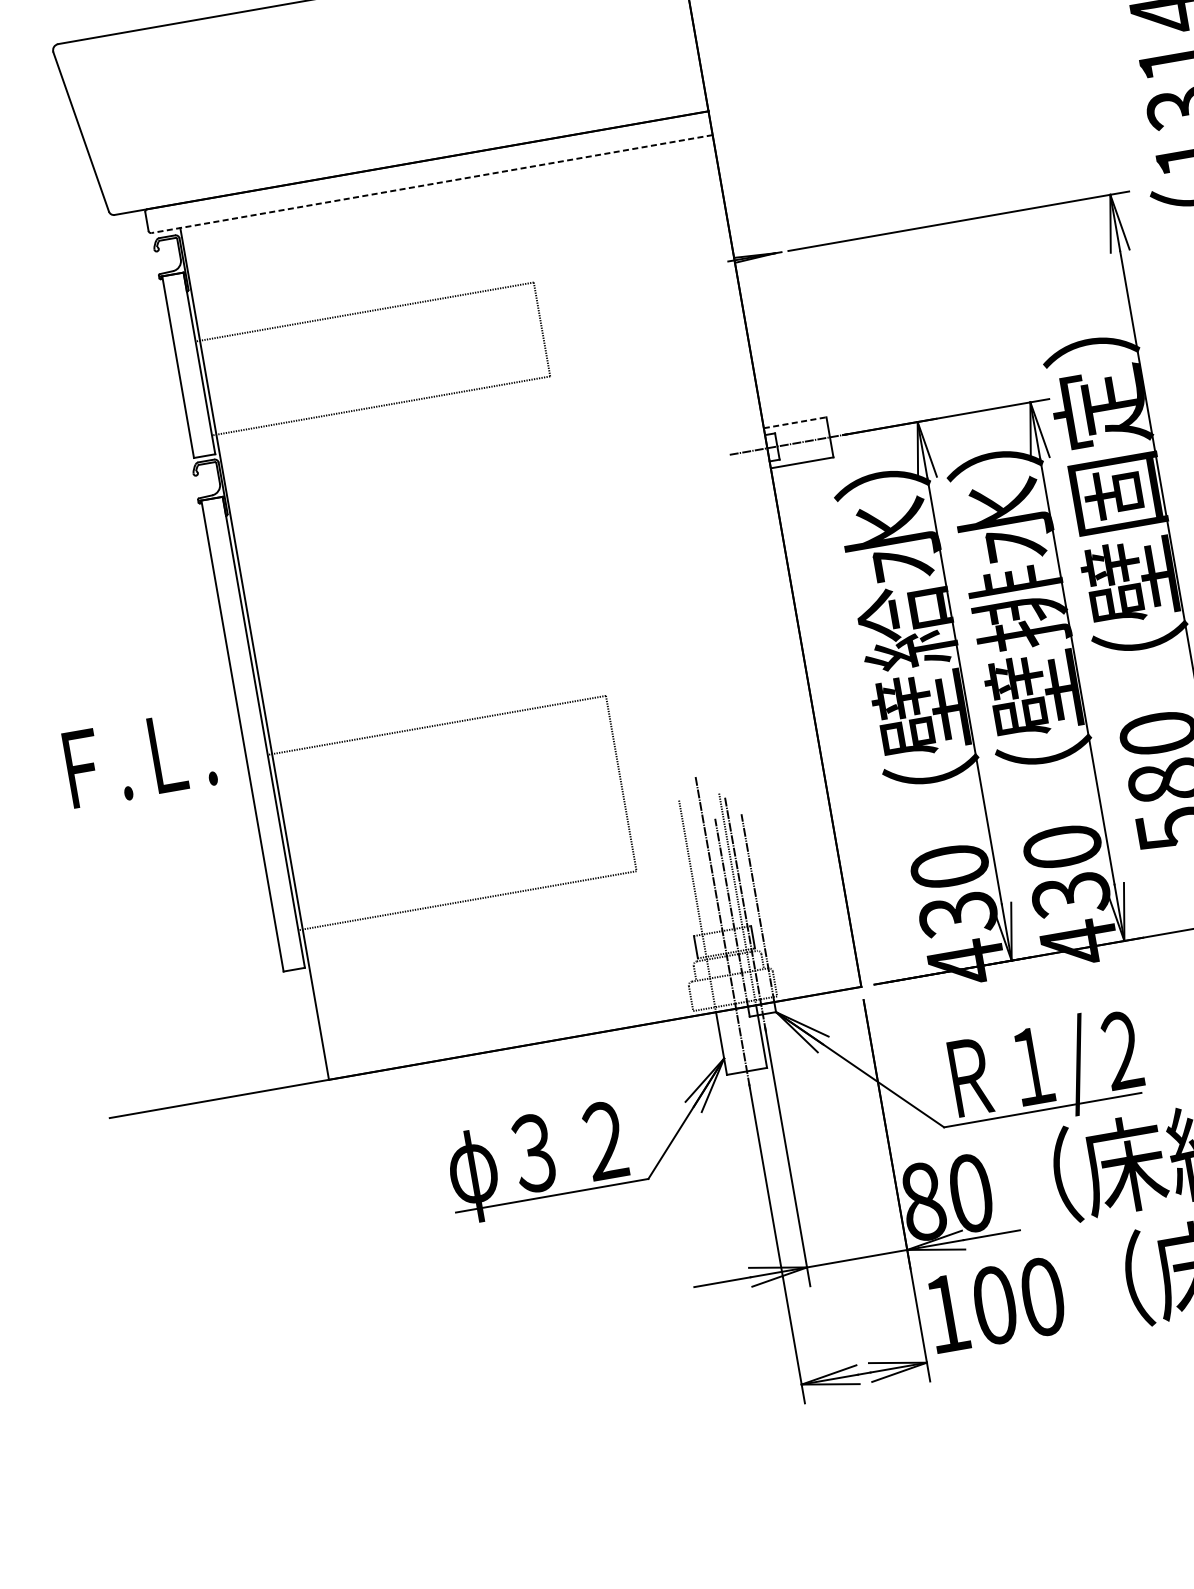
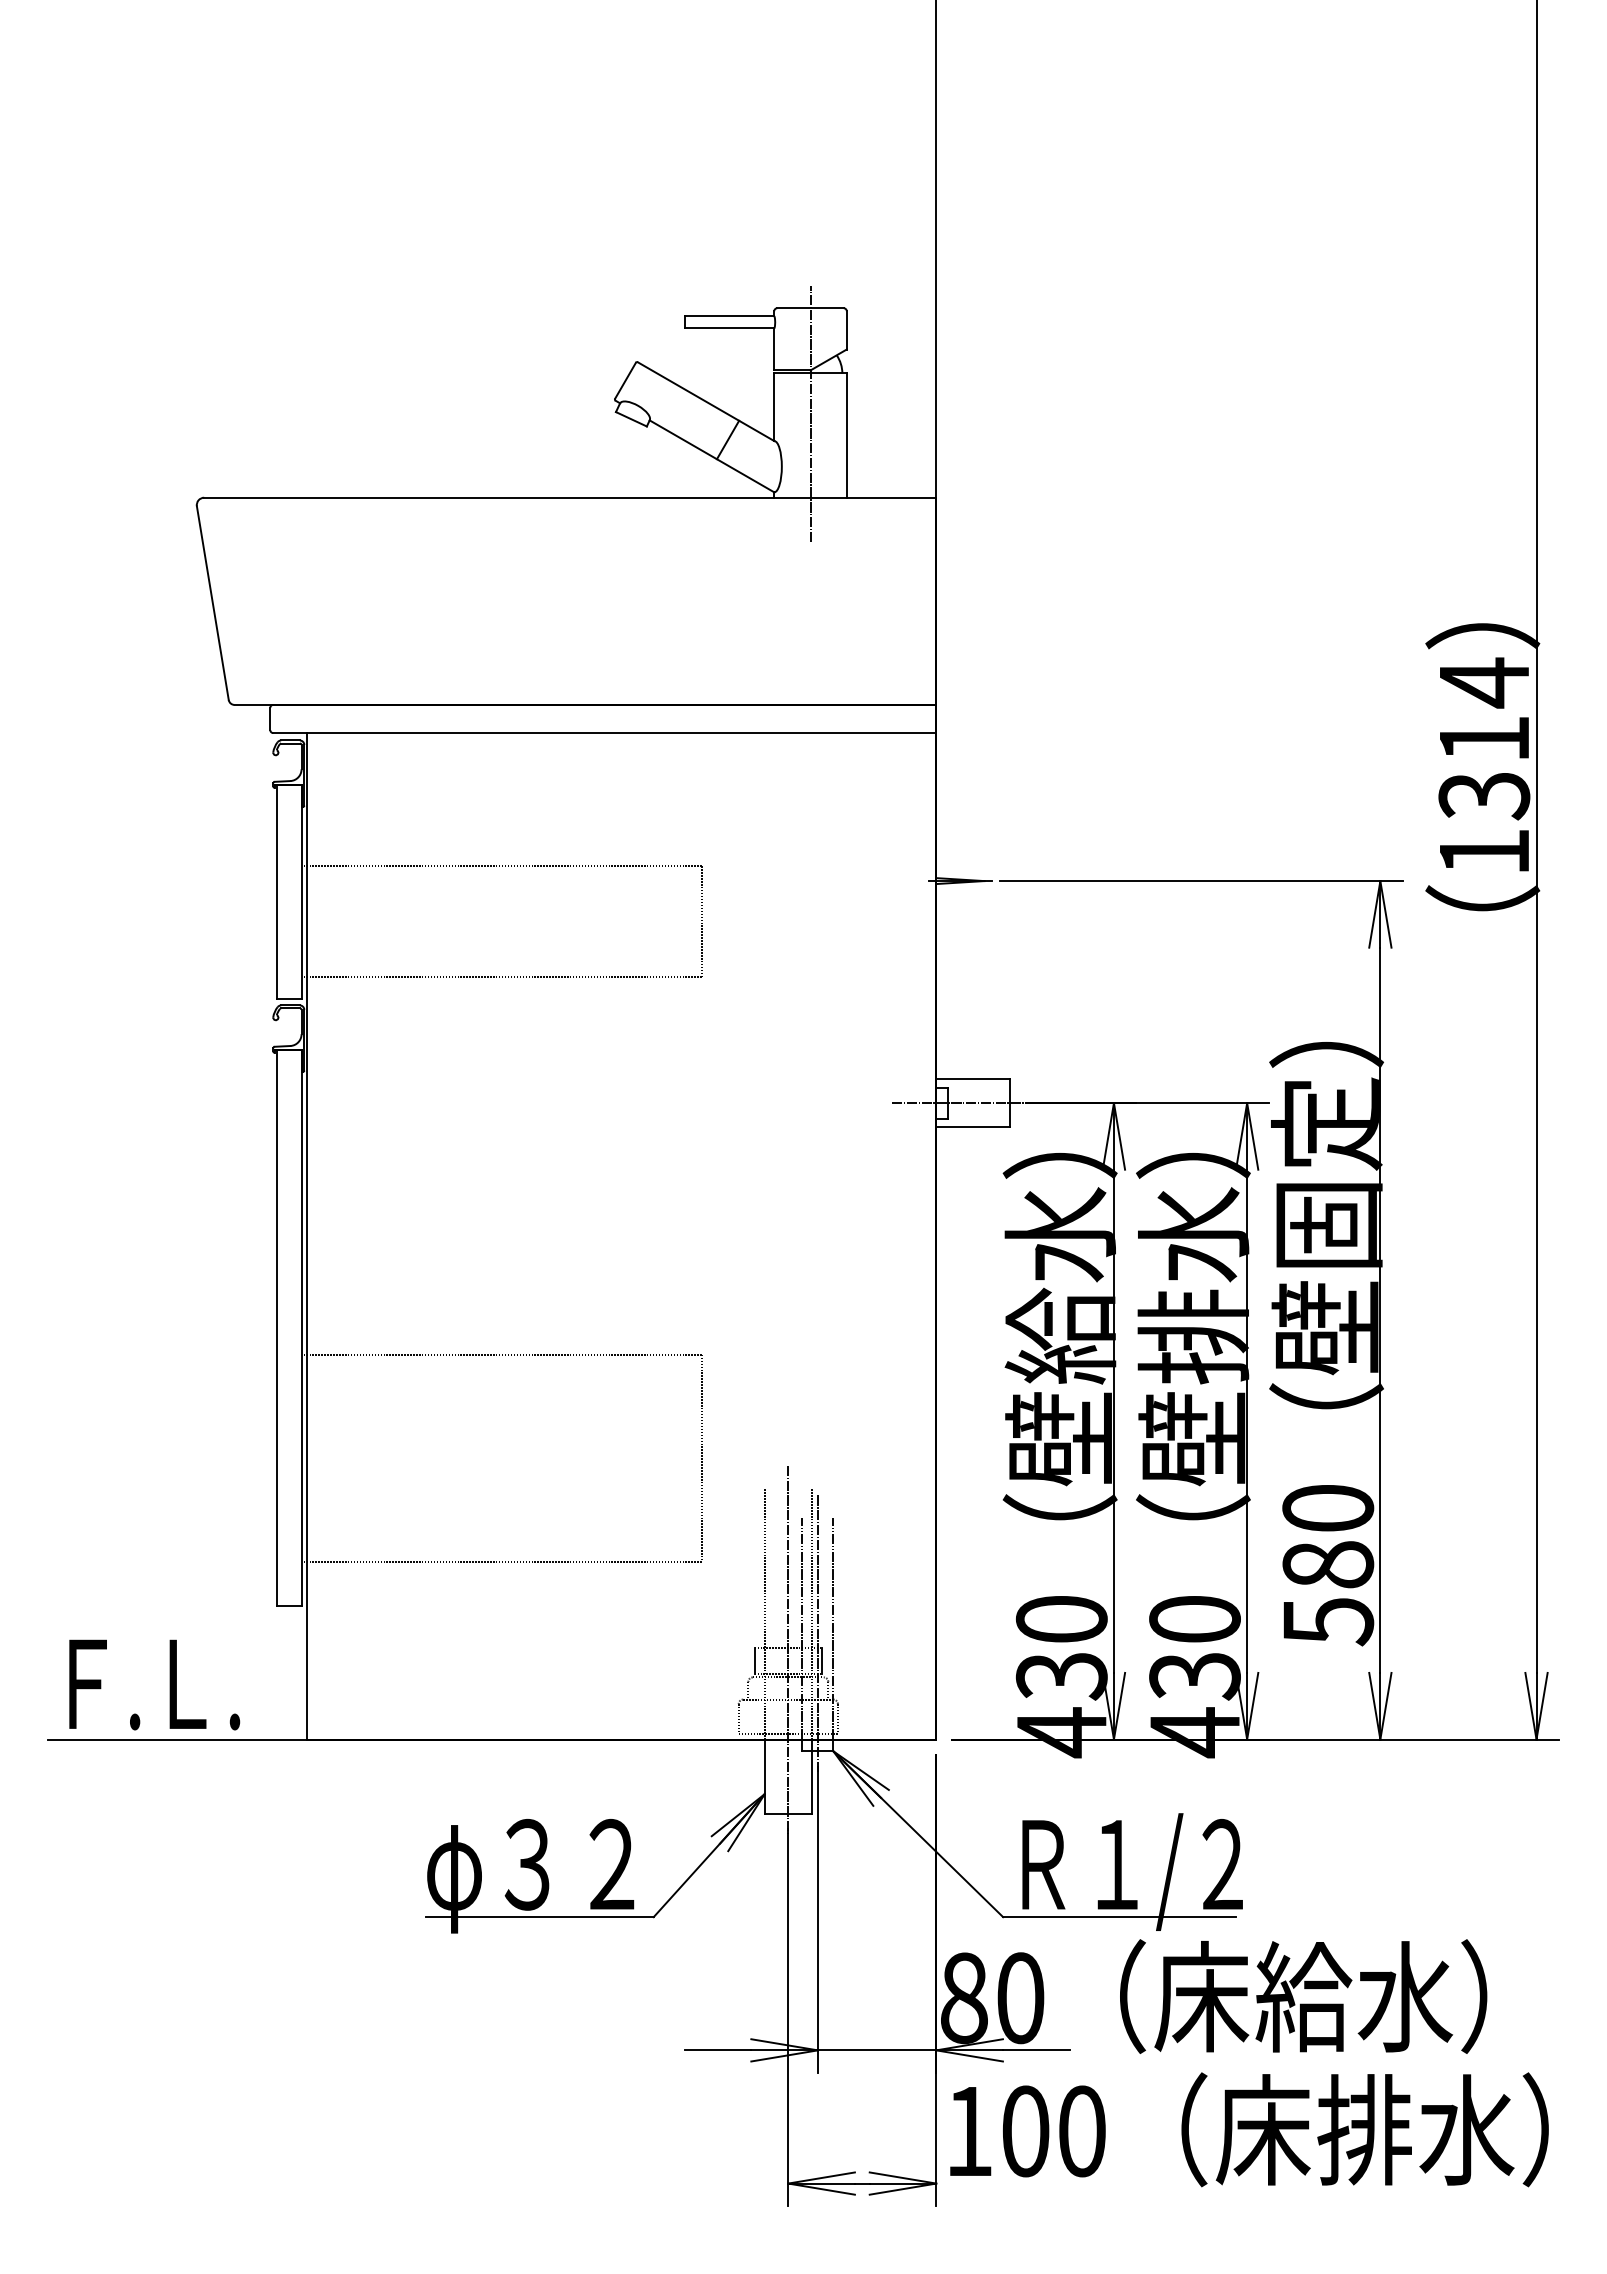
line: (431, 184) -> (604, 733), dashed -> solid
line: (795, 422) -> (973, 1079), dashed -> solid
text: (139, 758) -> (154, 1684), moved

